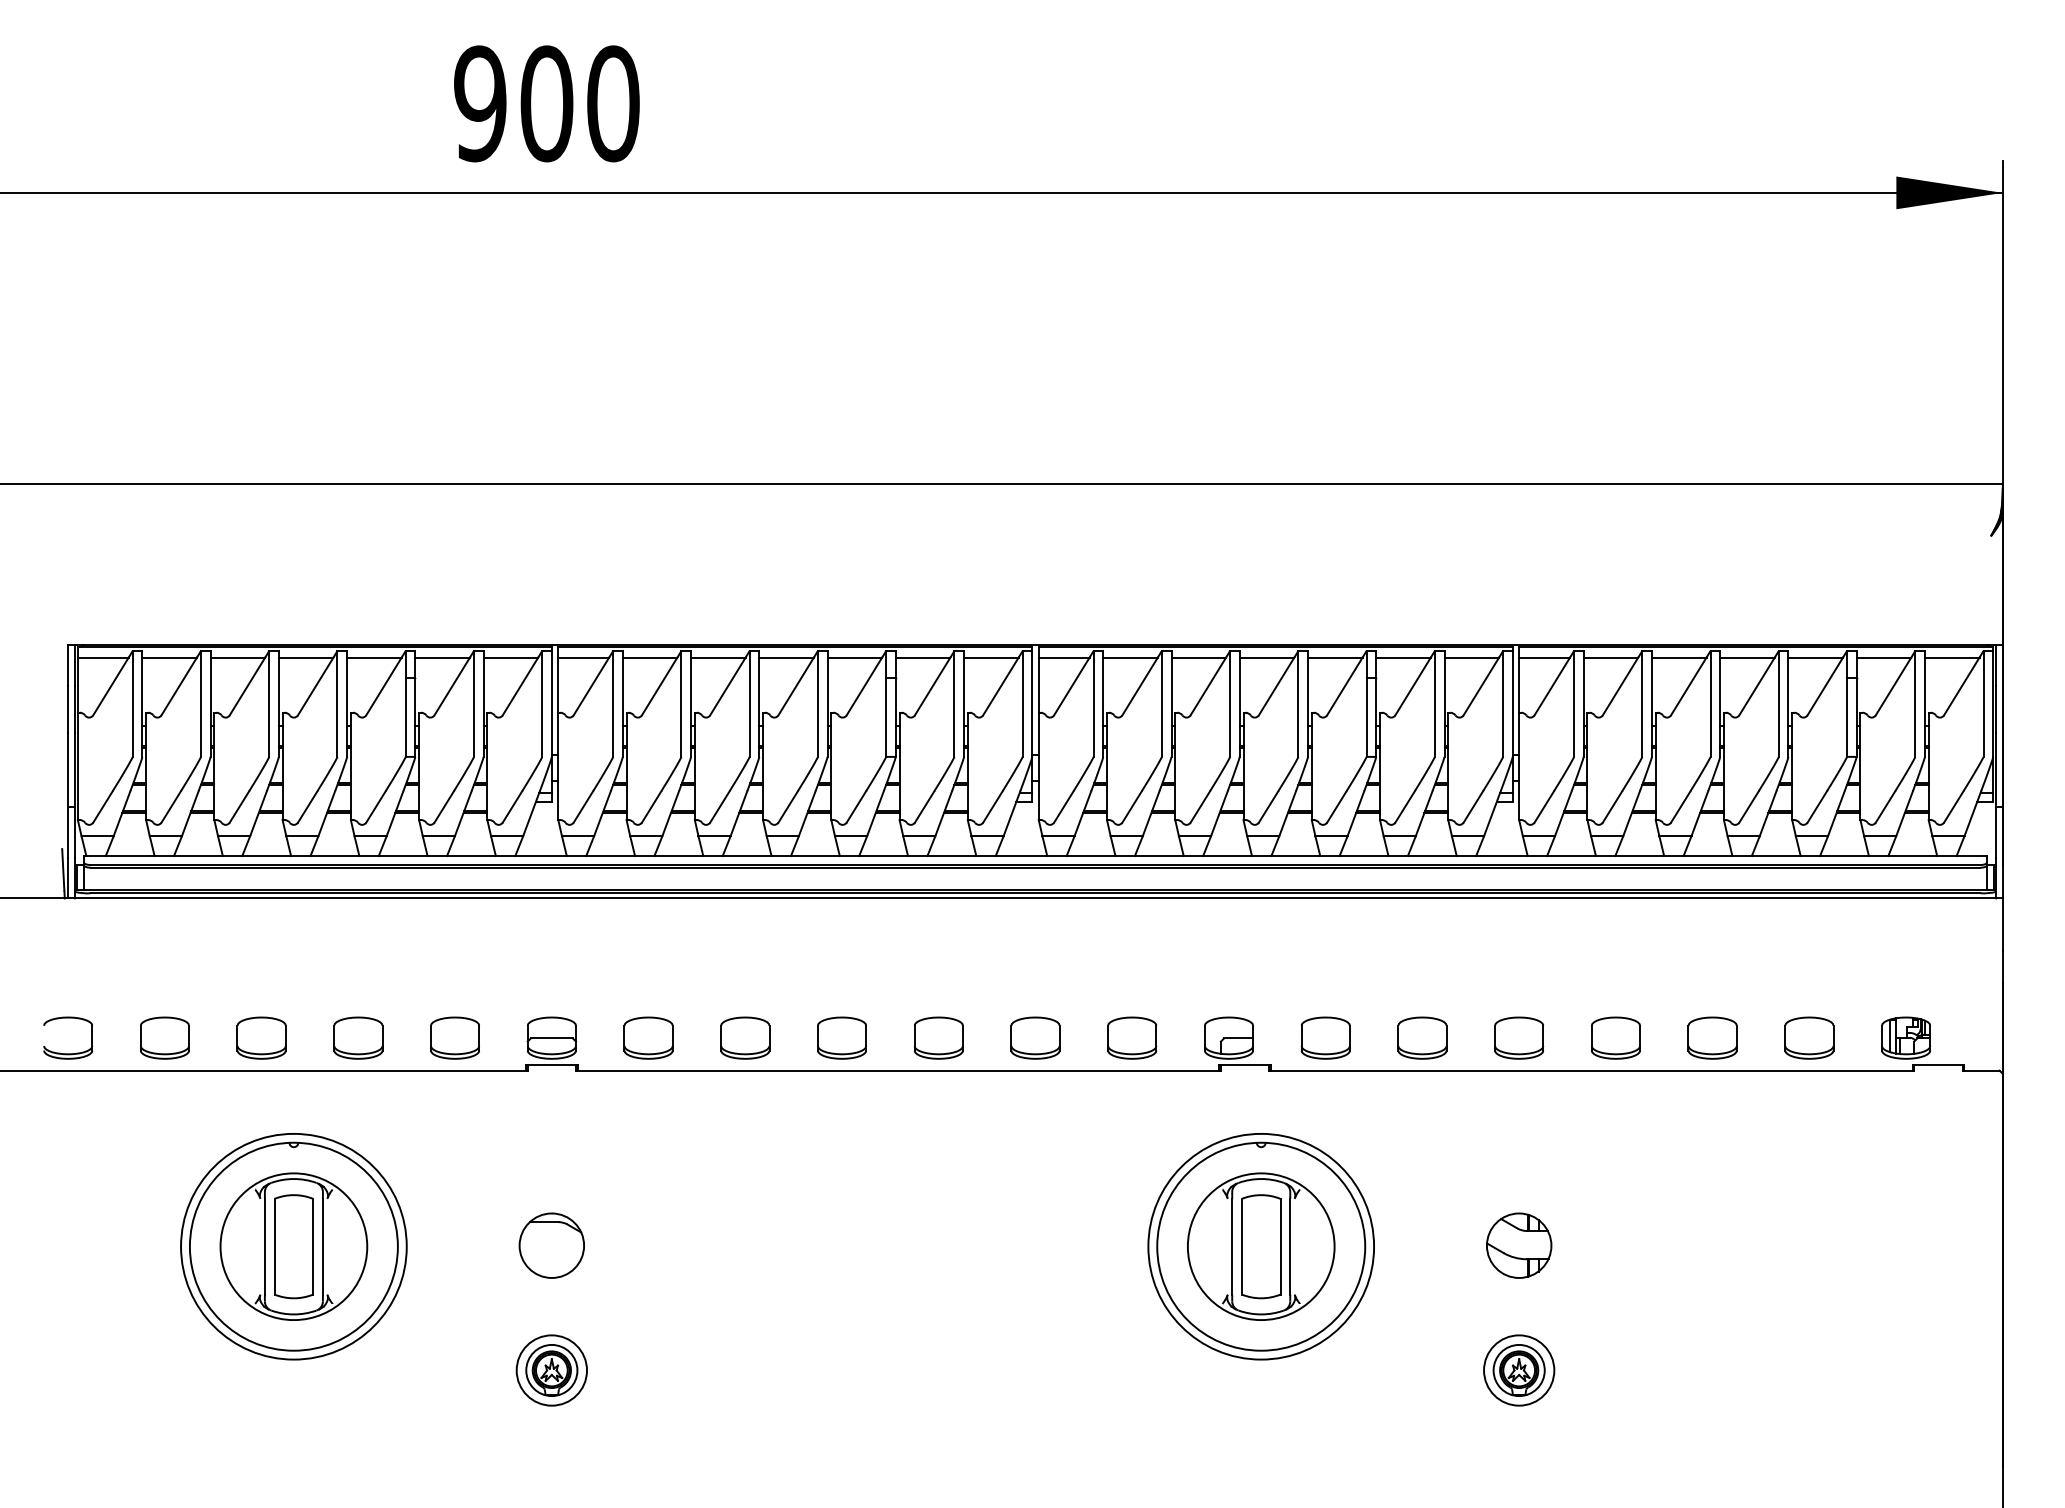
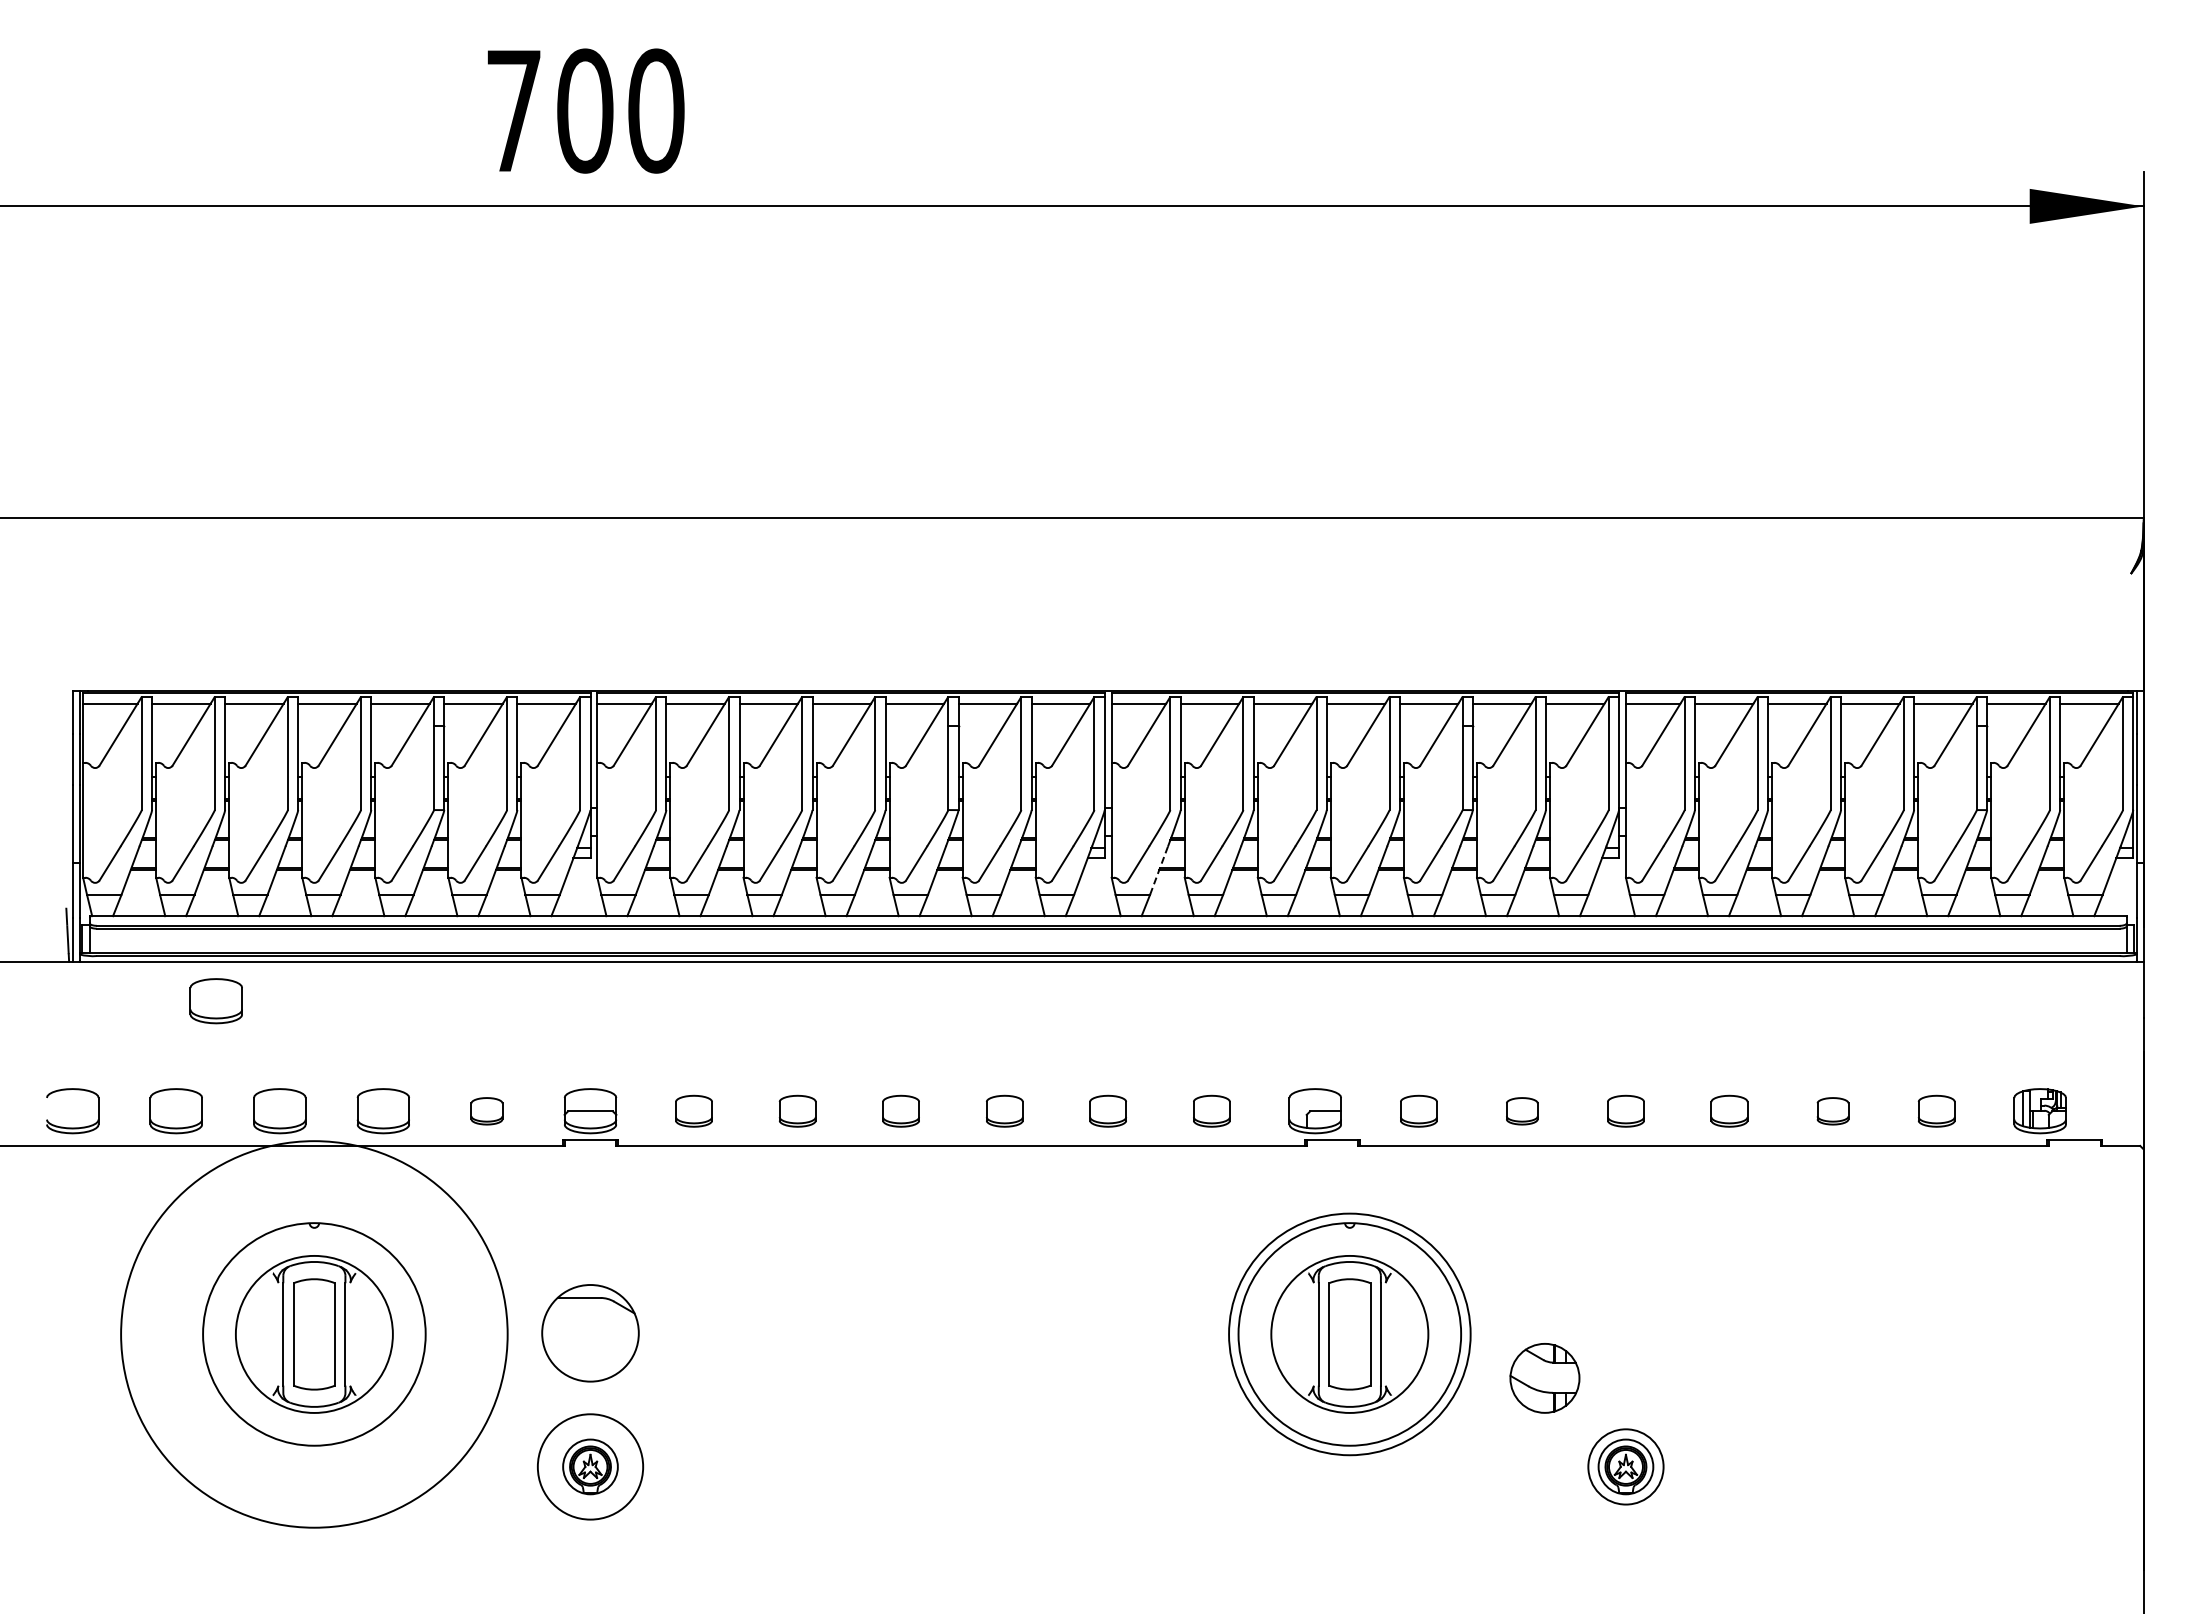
text: (479, 103) -> (513, 110), 900 -> 700
line: (1082, 813) -> (1158, 870), solid -> dashed
part: (201, 935) -> (215, 1001), added
part: (454, 1038) -> (486, 1111), size x0.6
part: (648, 1038) -> (693, 1111), size x0.7
part: (745, 1038) -> (797, 1111), size x0.7
part: (841, 1038) -> (900, 1111), size x0.7
part: (938, 1038) -> (1004, 1111), size x0.7
part: (1034, 1038) -> (1107, 1111), size x0.7
part: (1131, 1038) -> (1211, 1111), size x0.7
part: (1325, 1038) -> (1418, 1111), size x0.7
part: (1421, 1038) -> (1521, 1111), size x0.6
part: (1518, 1038) -> (1625, 1111), size x0.7
part: (1615, 1038) -> (1729, 1111), size x0.7
part: (1712, 1038) -> (1832, 1111), size x0.6
part: (1809, 1038) -> (1936, 1111), size x0.7
part: (551, 1245) -> (590, 1333), size x1.4
part: (1518, 1245) -> (1544, 1378), moved
circle: (294, 1246) -> (314, 1334), size x1.6
circle: (551, 1370) -> (590, 1466), size x1.4

